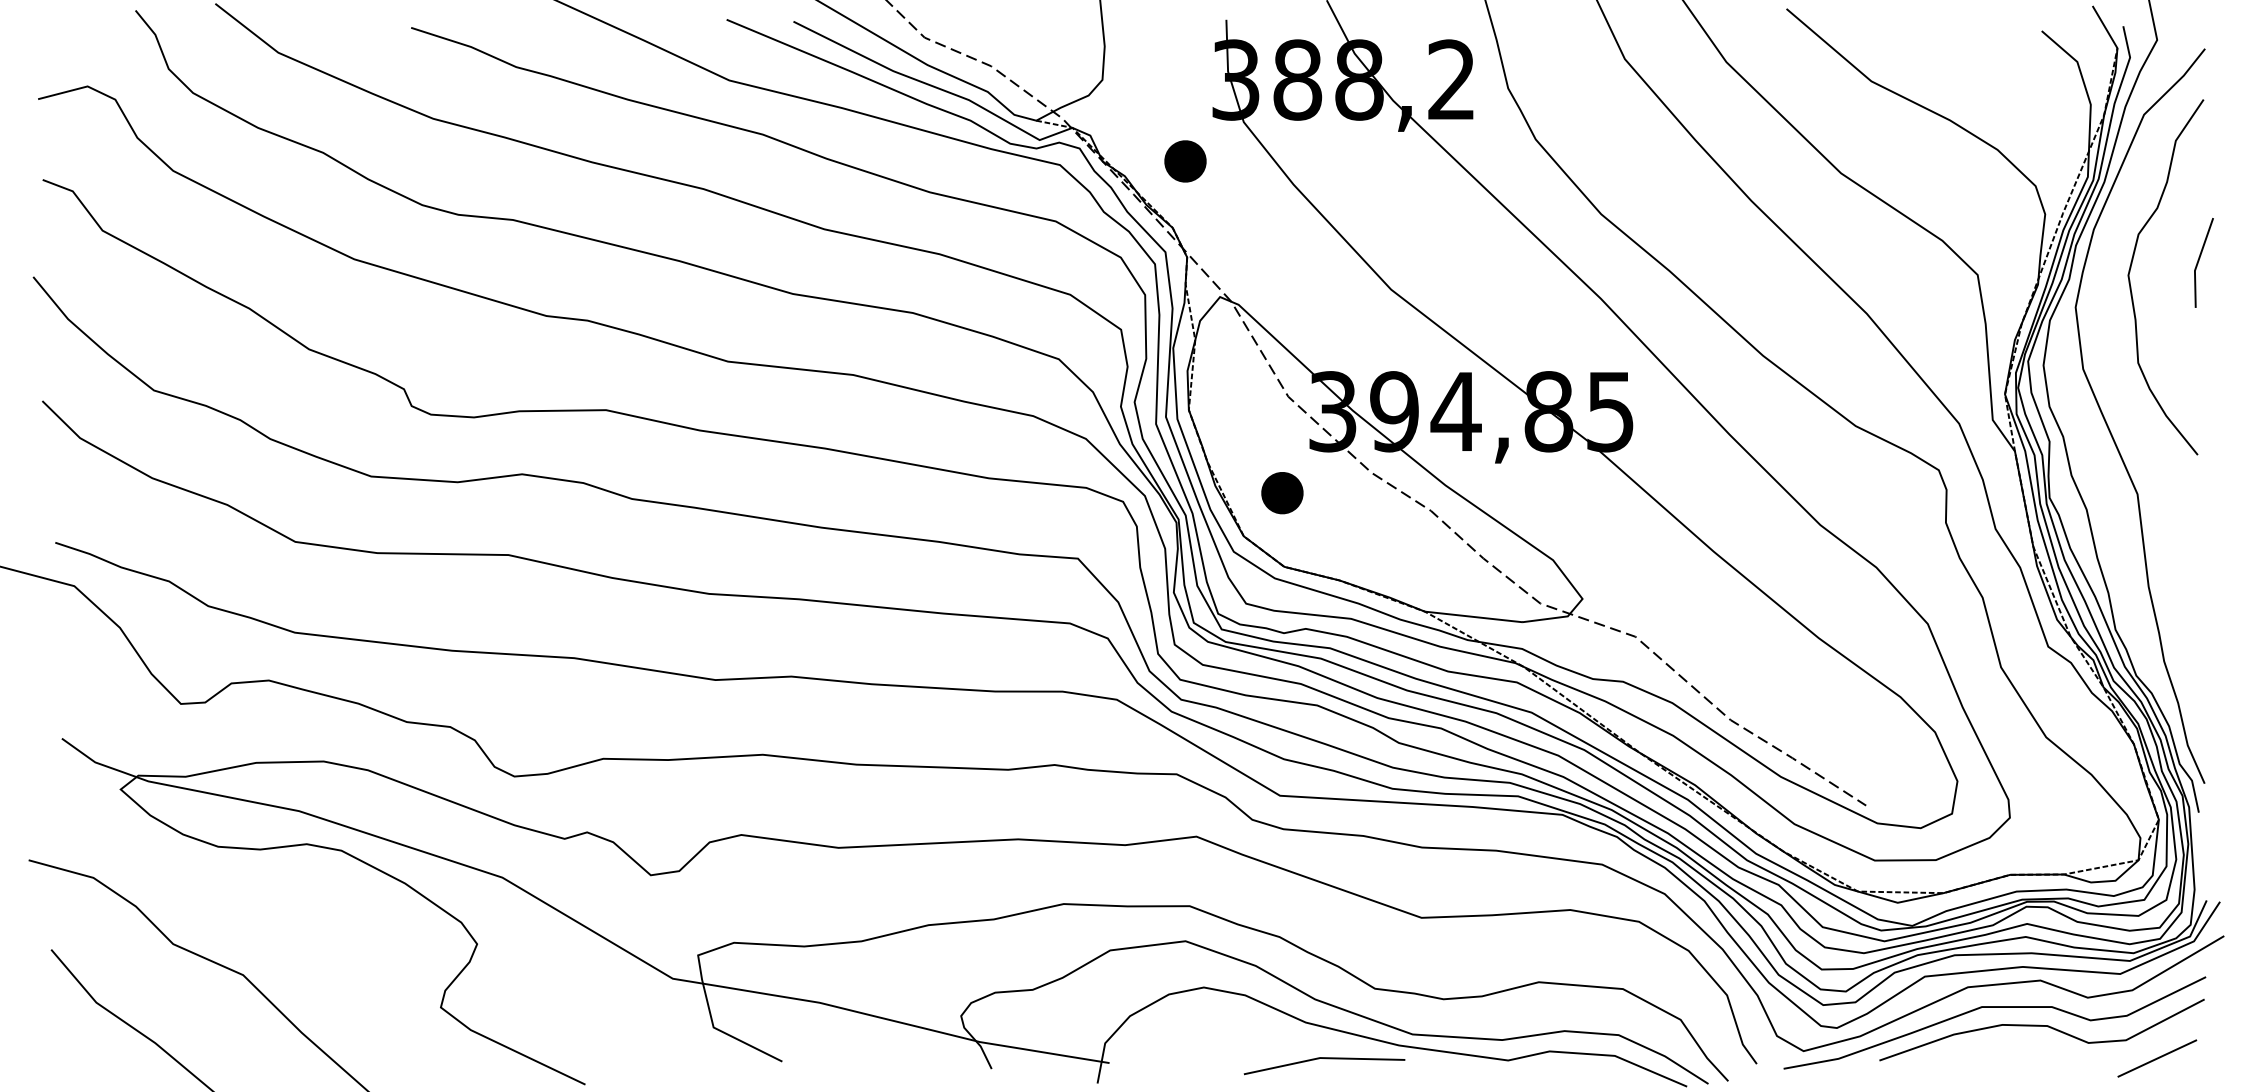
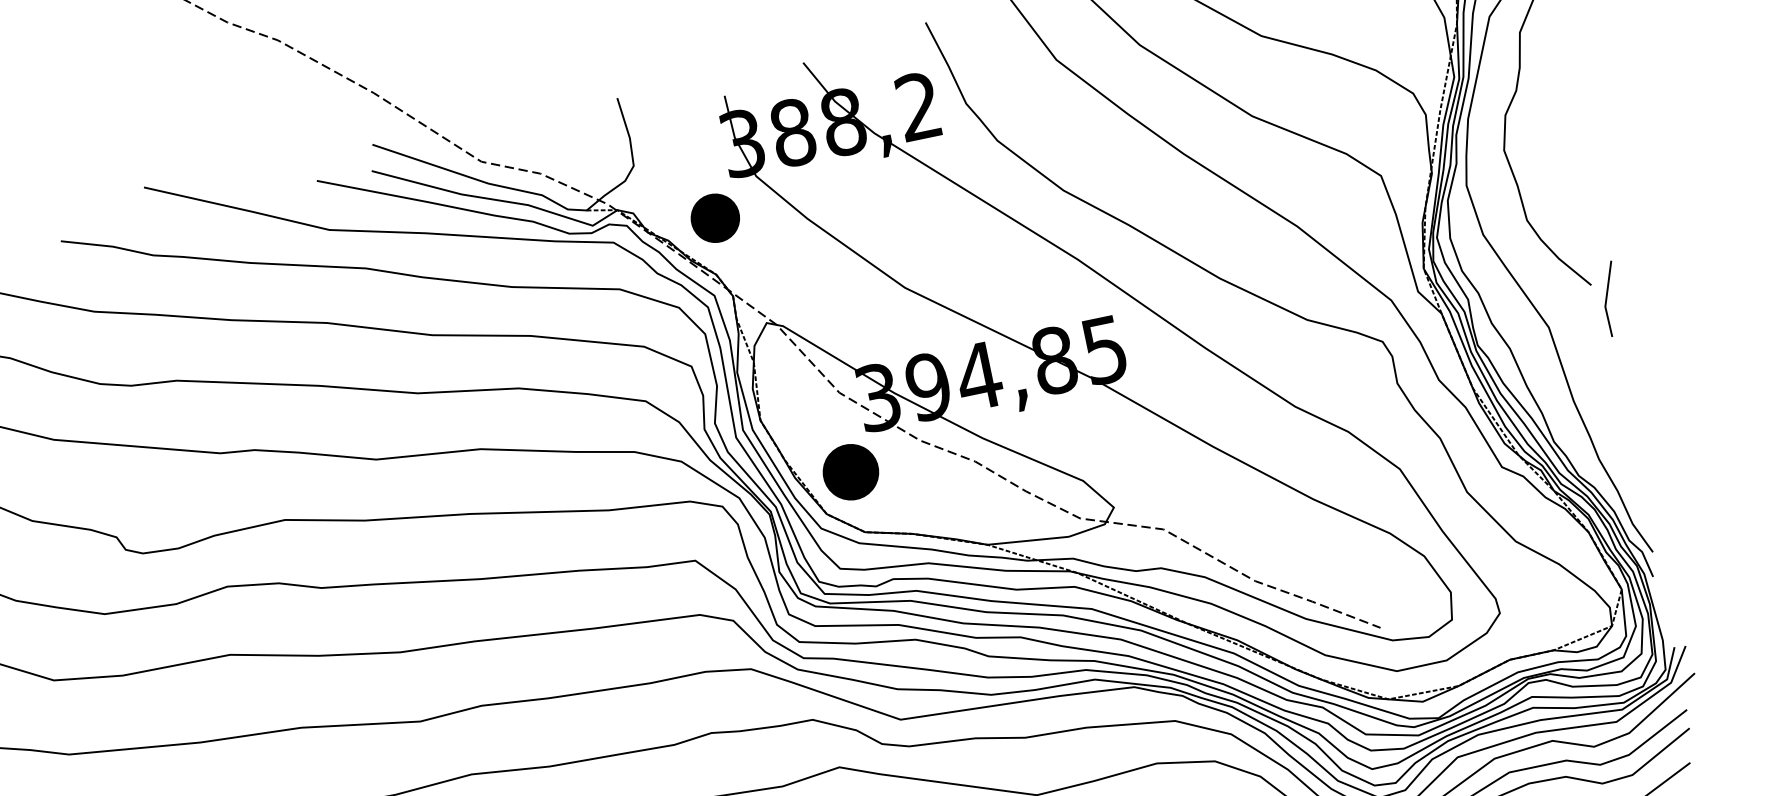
part: (1185, 161) -> (715, 218), size x1.4
line: (2199, 261) -> (1607, 298), moved
part: (1282, 493) -> (851, 472), size x1.6

